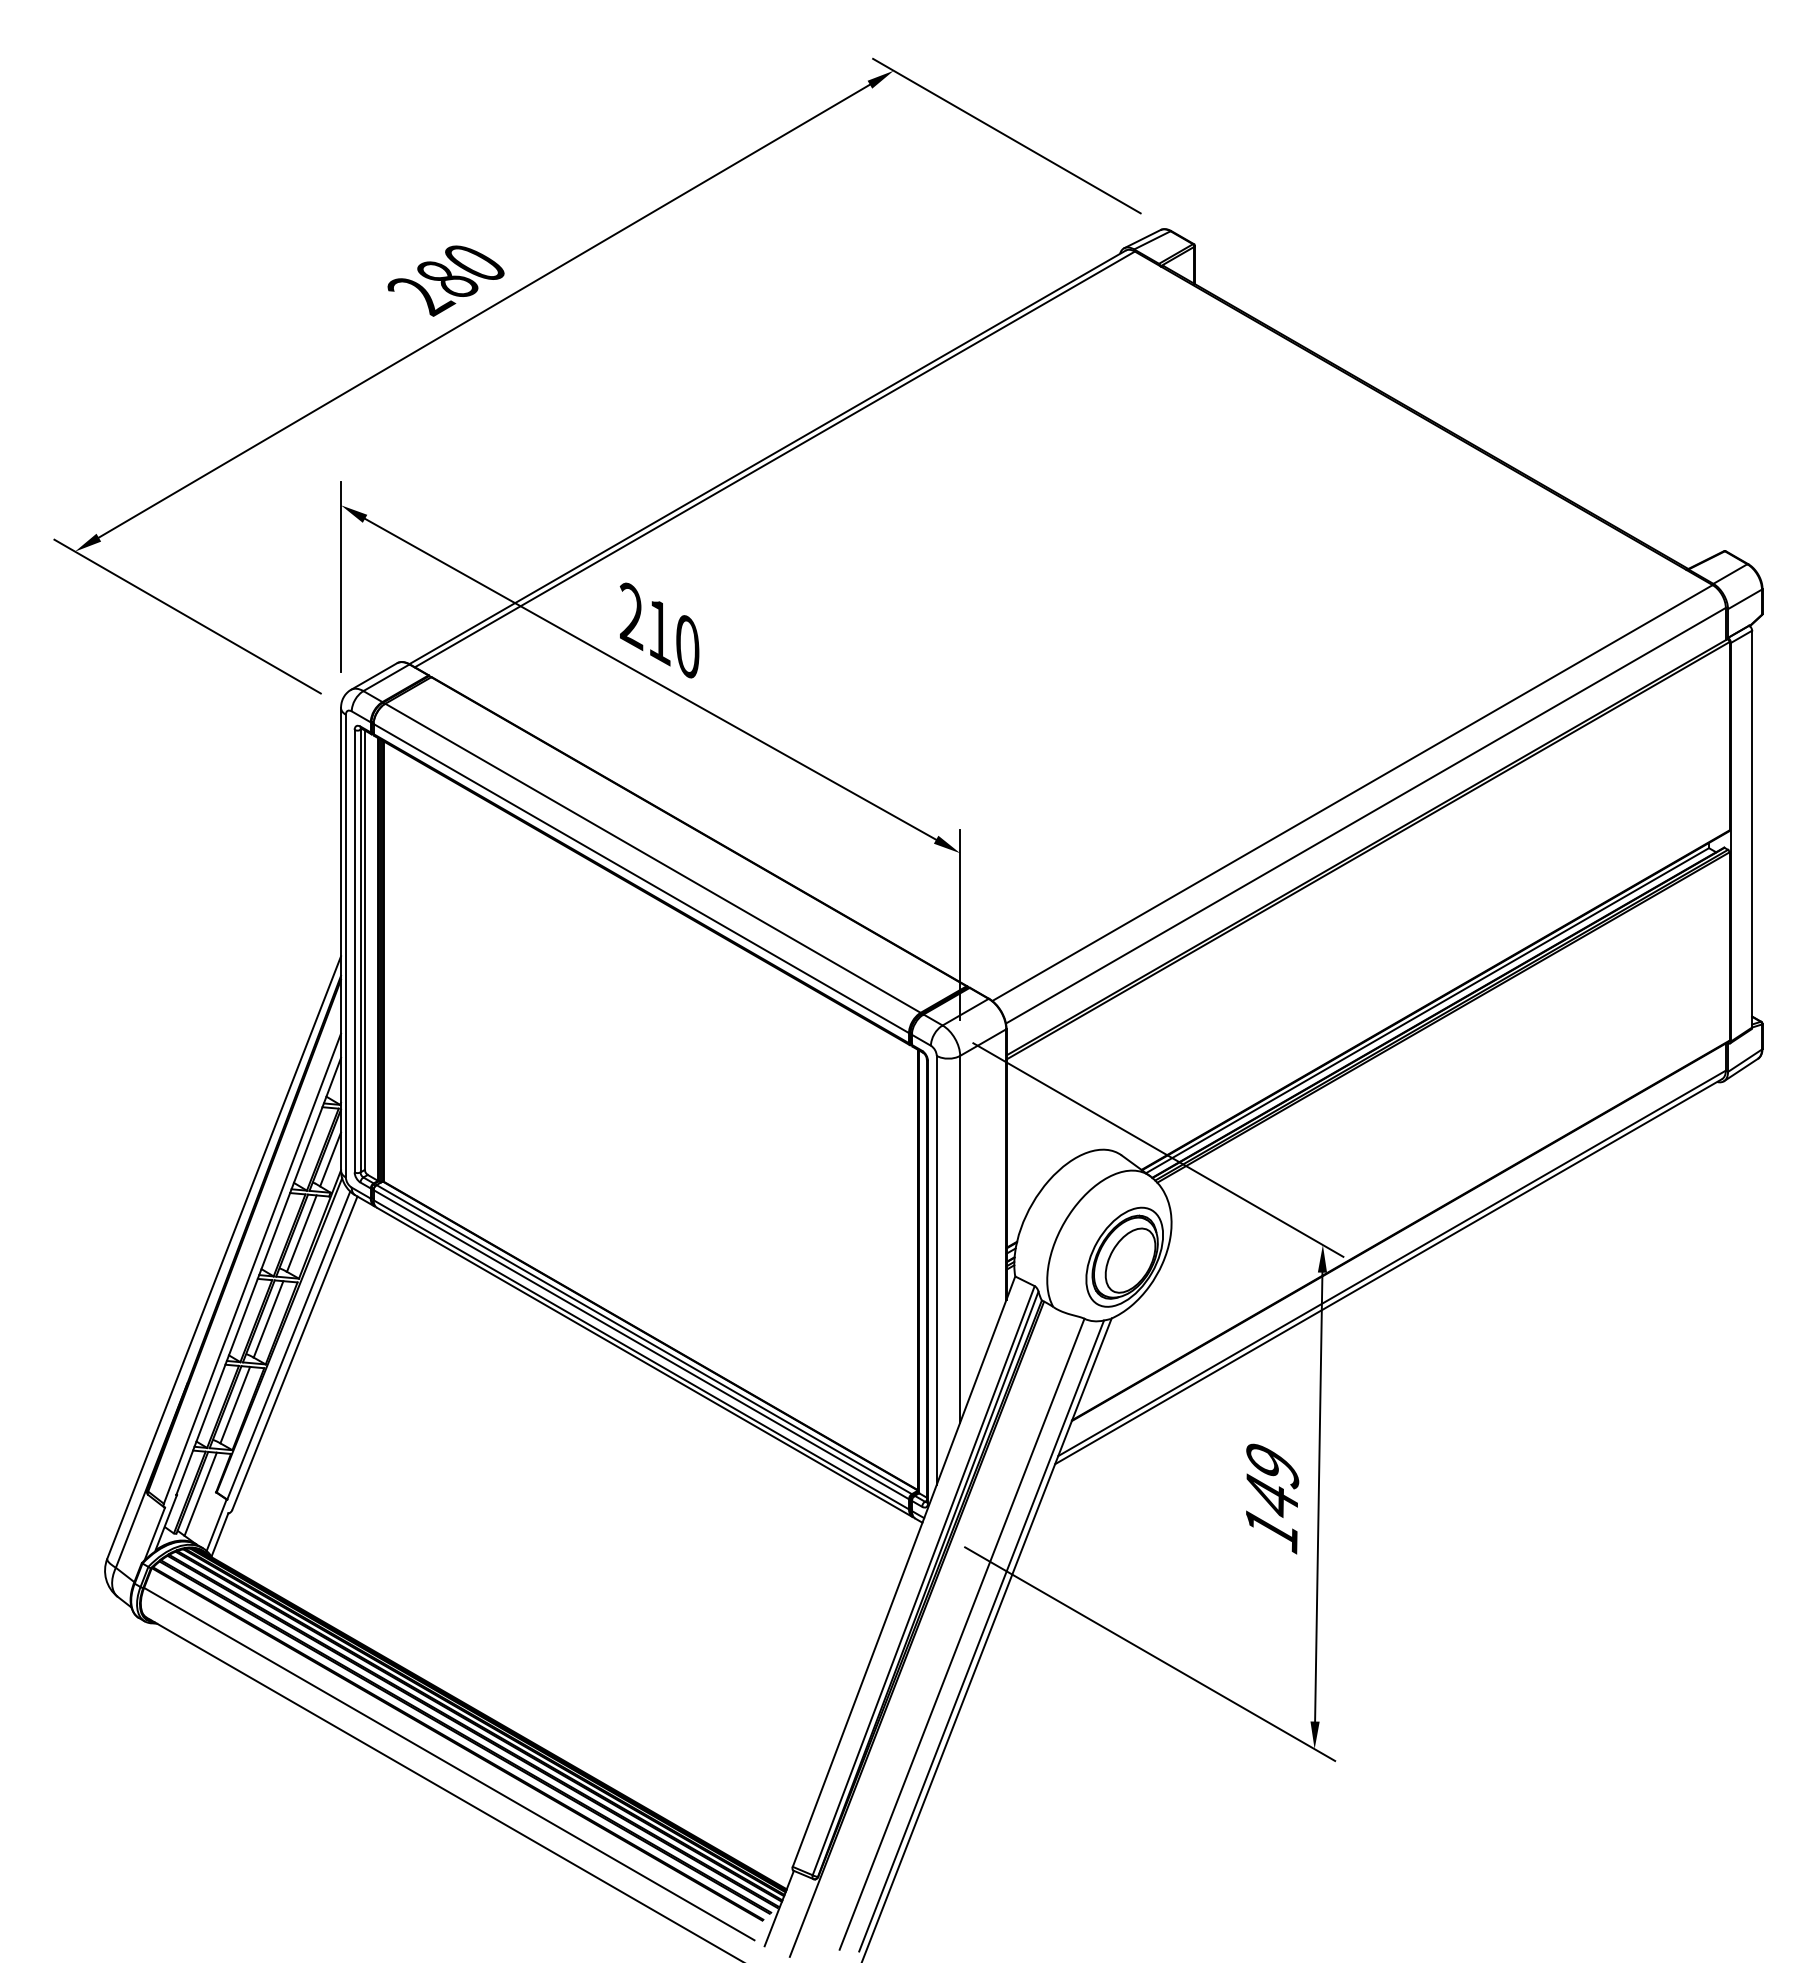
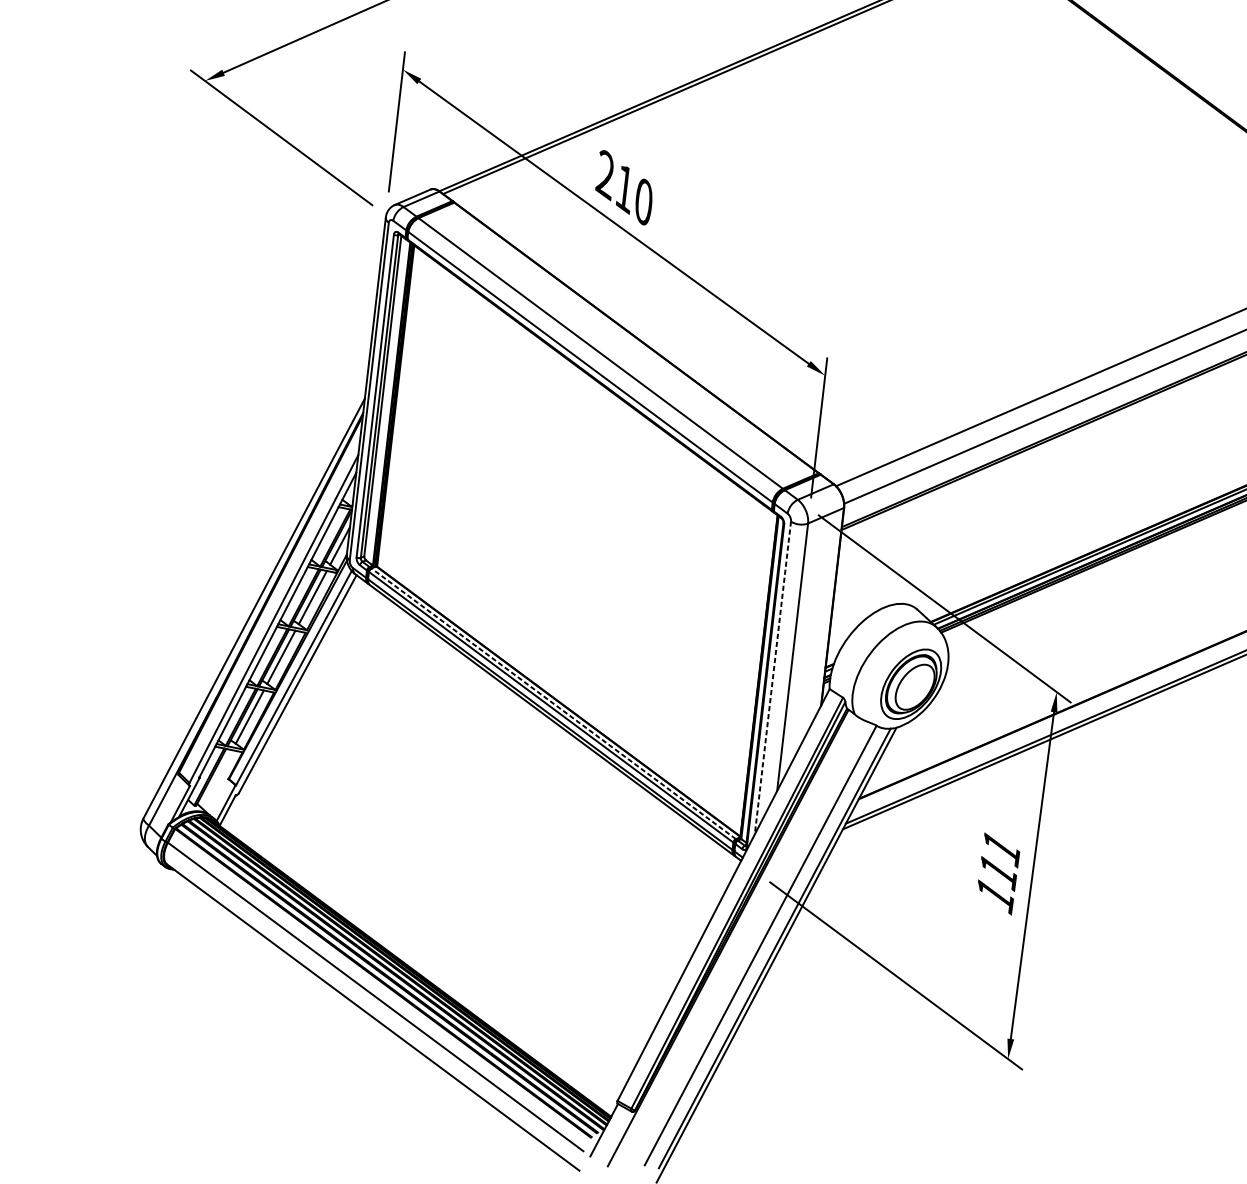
line: (936, 1270) -> (772, 678), solid -> dashed
line: (643, 1339) -> (553, 703), solid -> dashed
text: (1272, 1482) -> (999, 861), 149 -> 111
line: (200, 1493) -> (217, 778), removed

